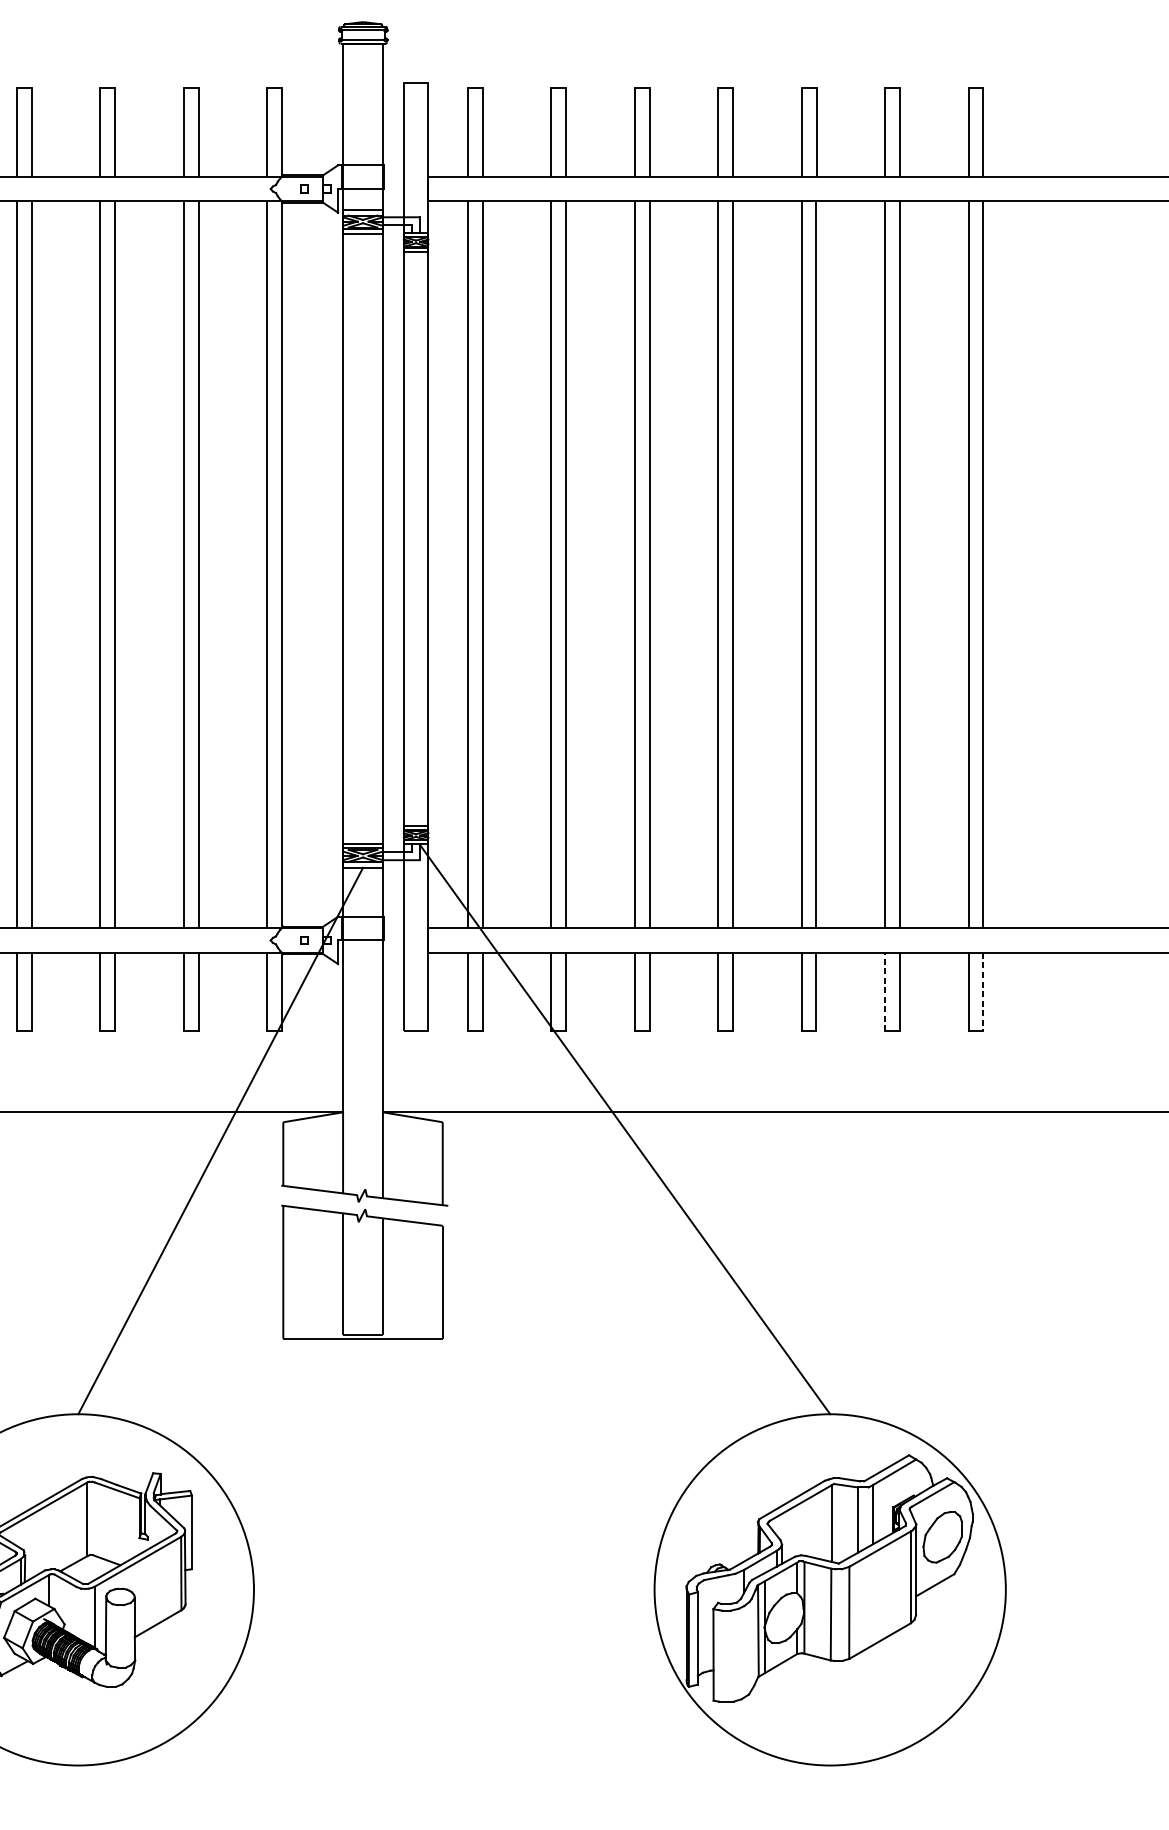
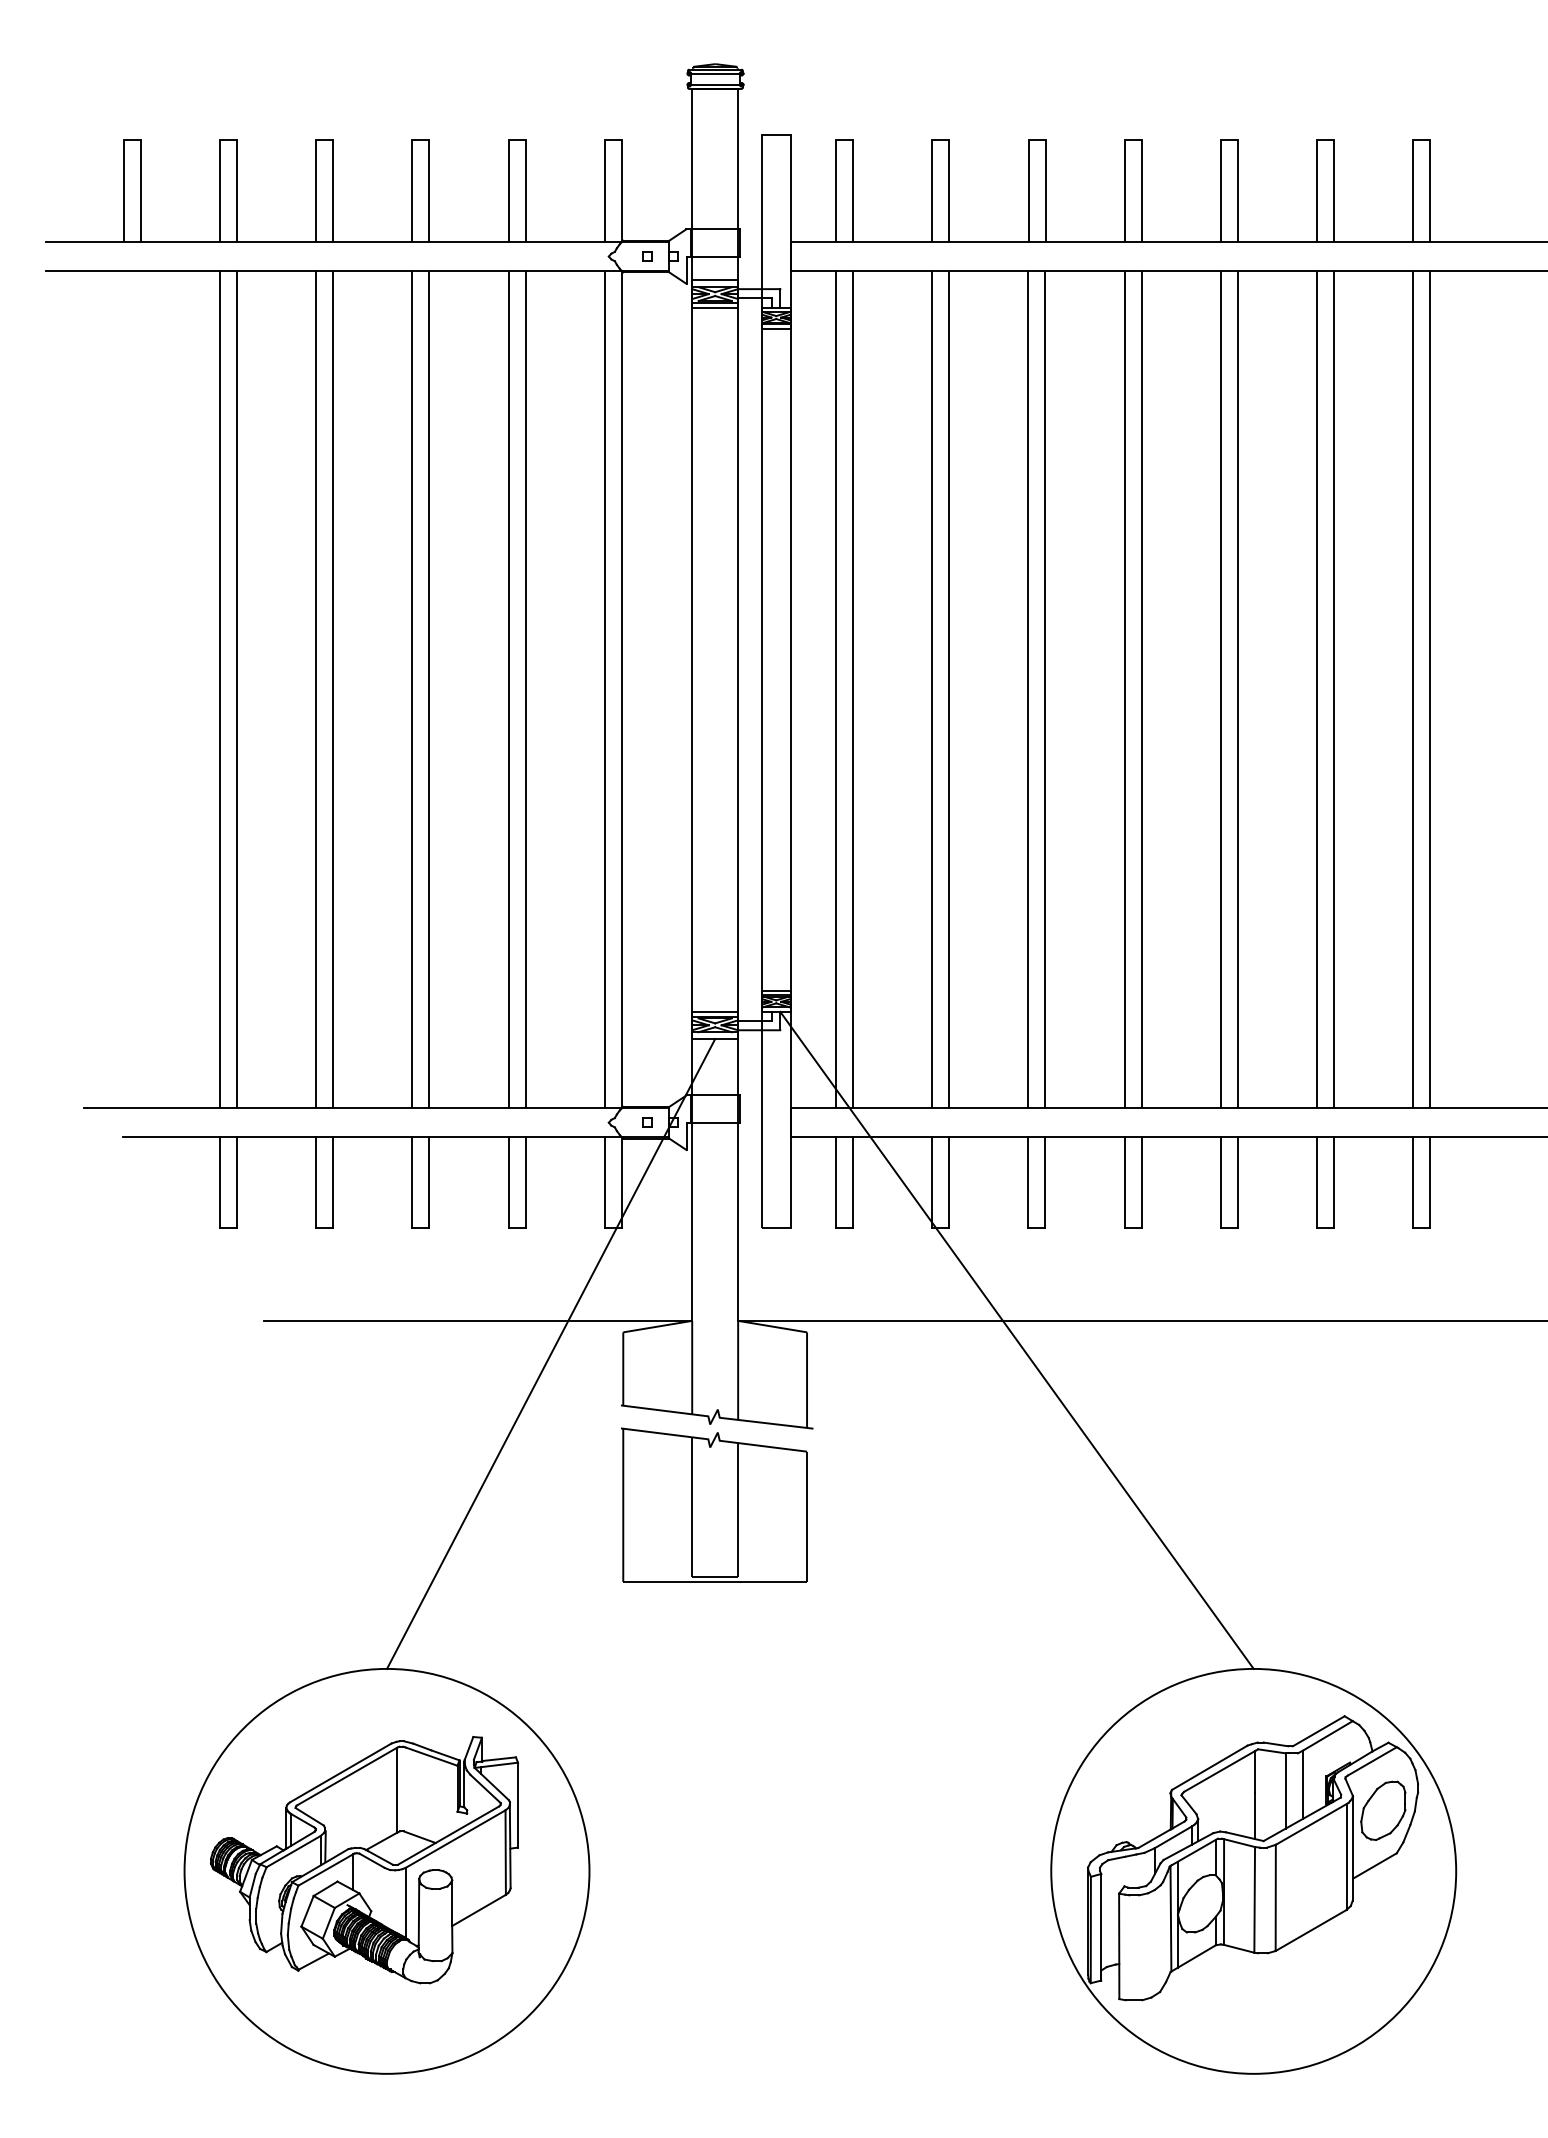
line: (885, 991) -> (1317, 1181), dashed -> solid
line: (983, 992) -> (1430, 1182), dashed -> solid

